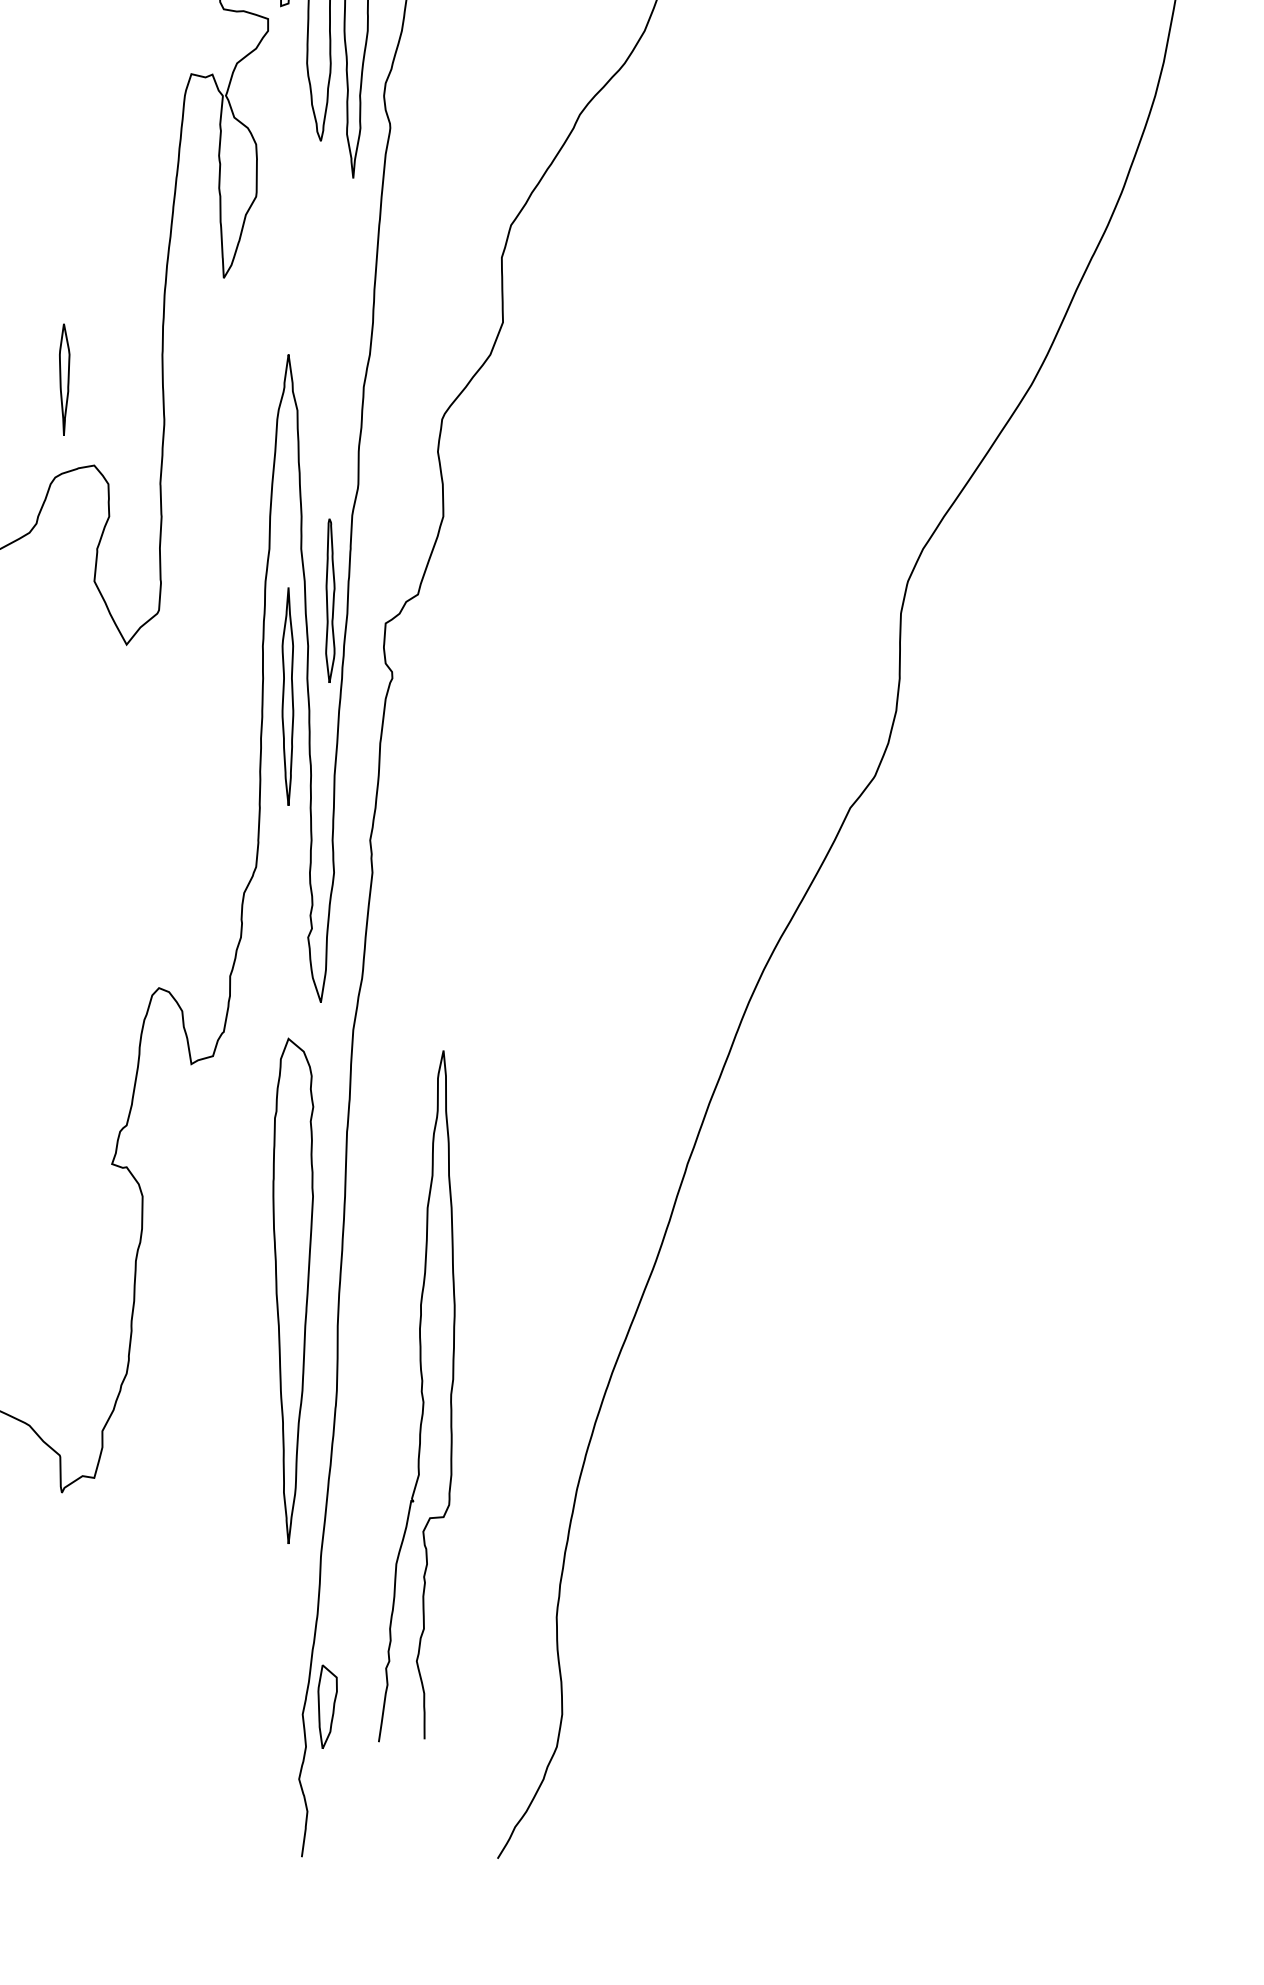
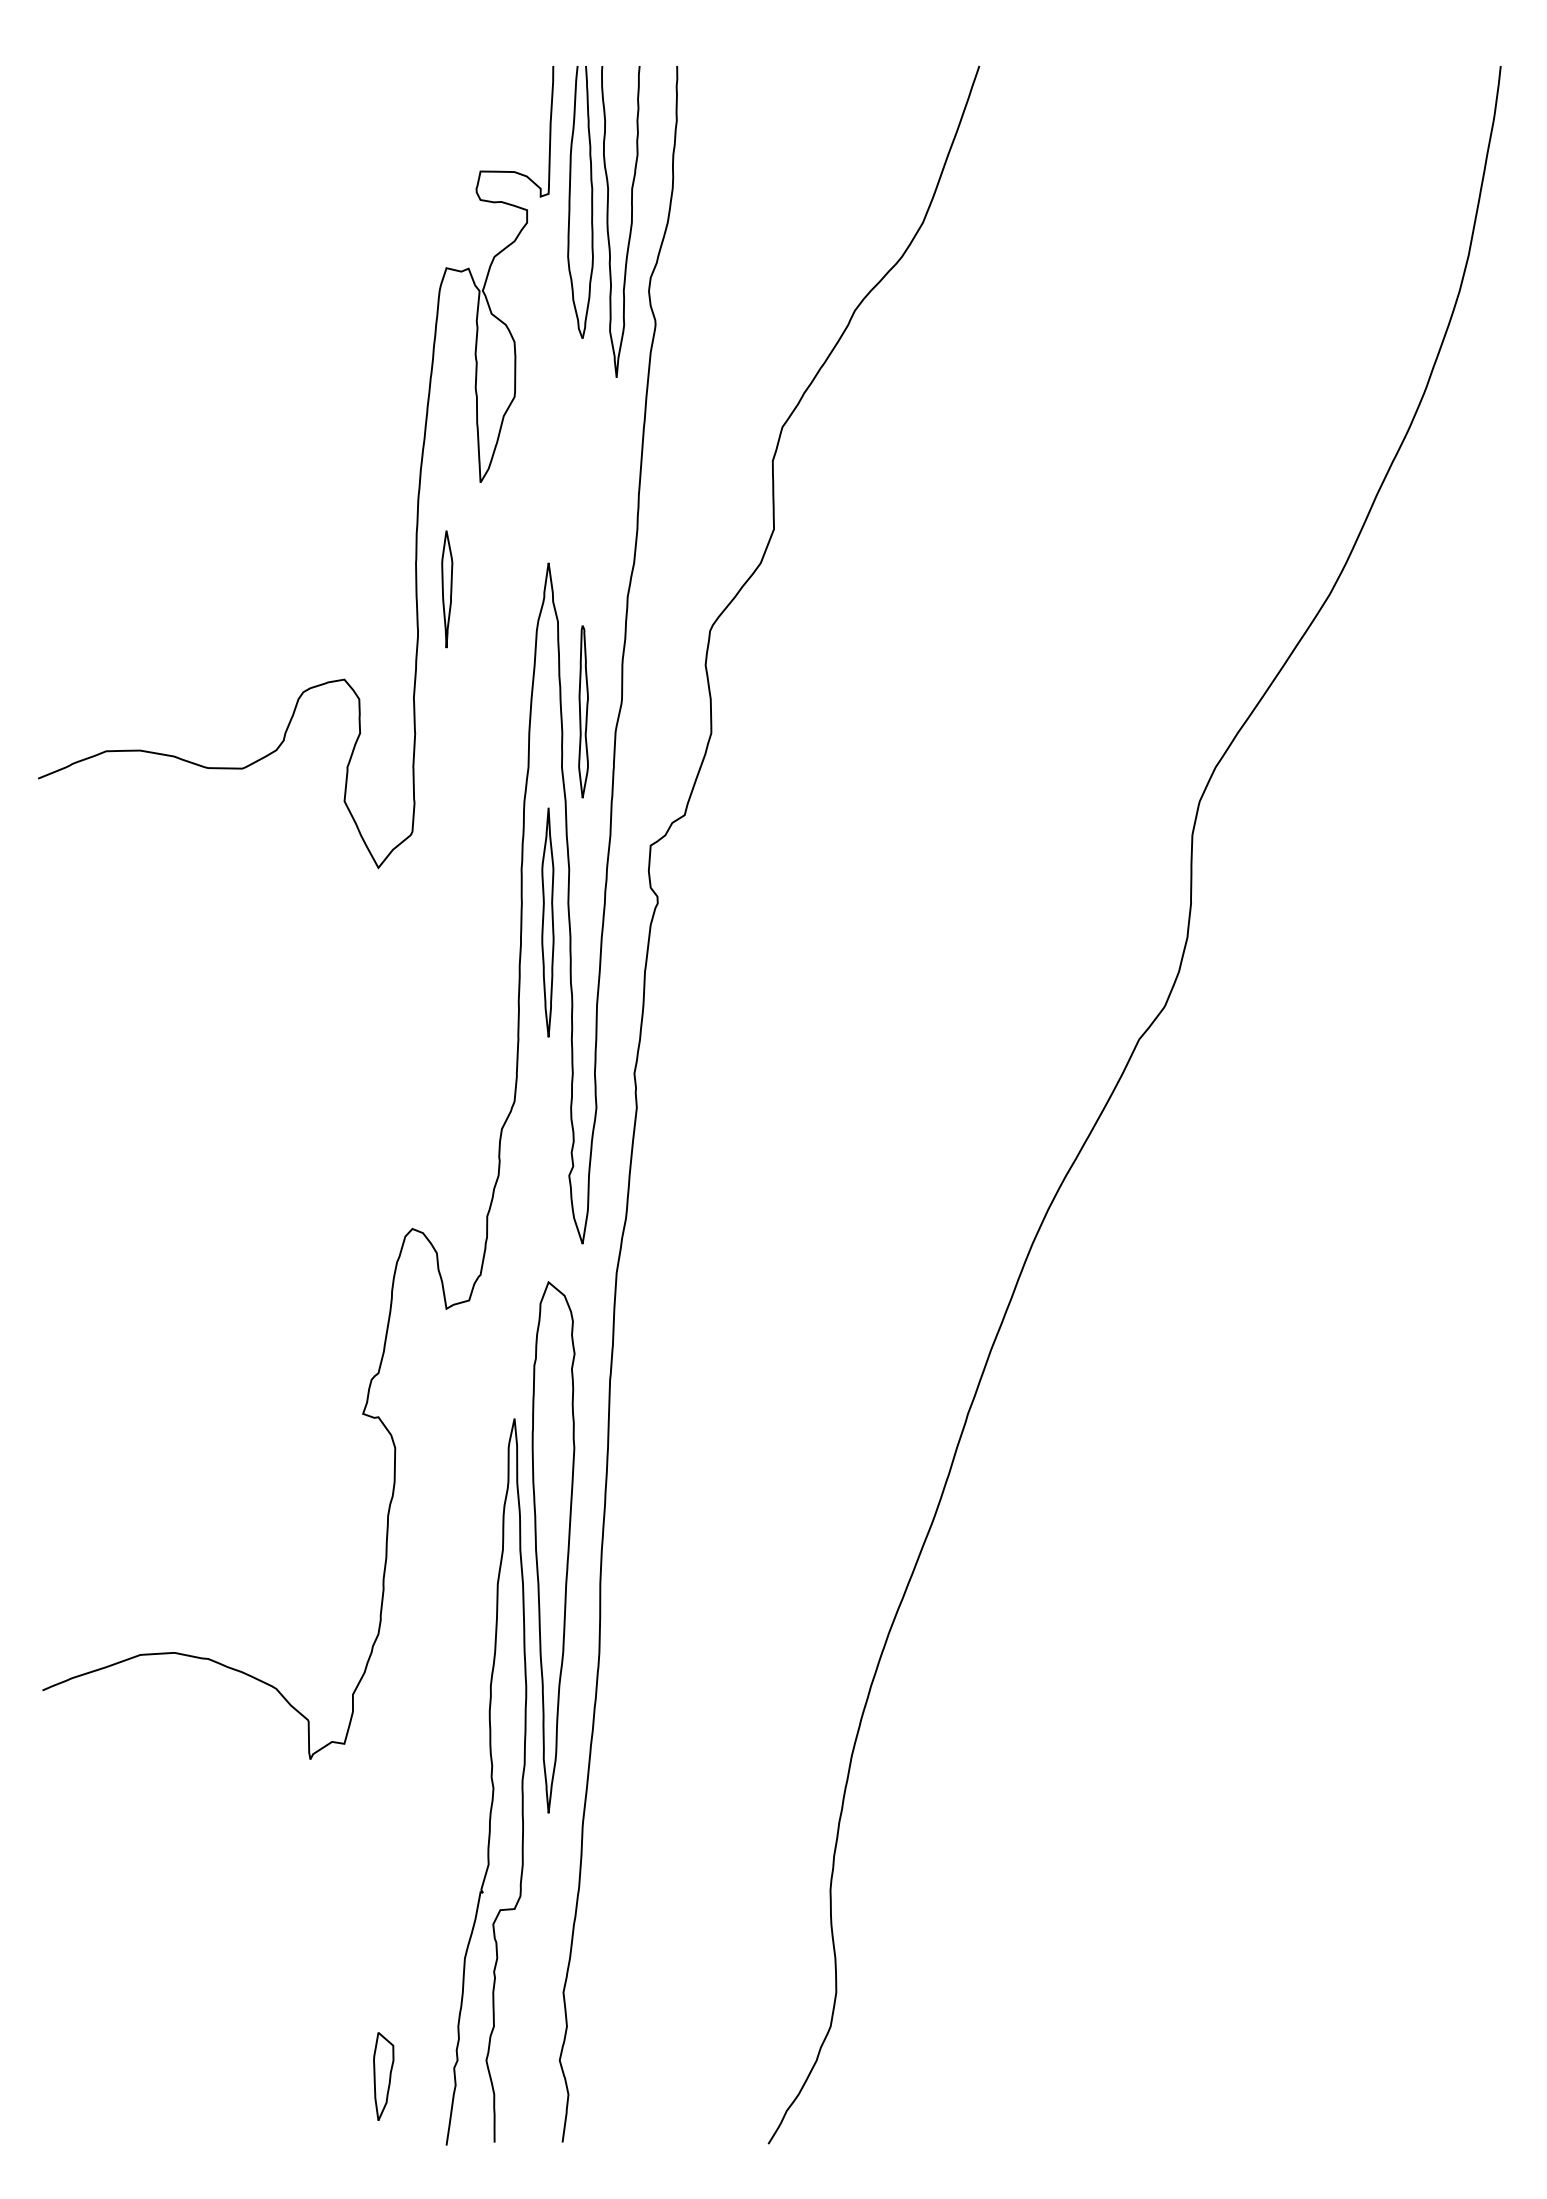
part: (64, 379) -> (447, 589), moved
part: (330, 600) -> (583, 711), moved
curve: (420, 1392) -> (490, 1778), moved
part: (327, 1706) -> (383, 2076), moved

